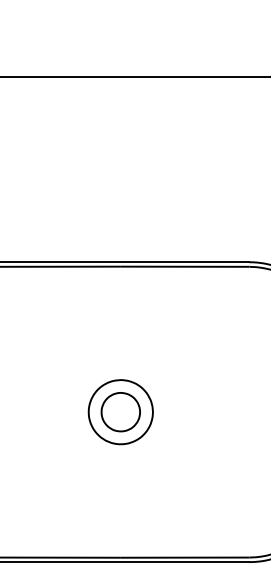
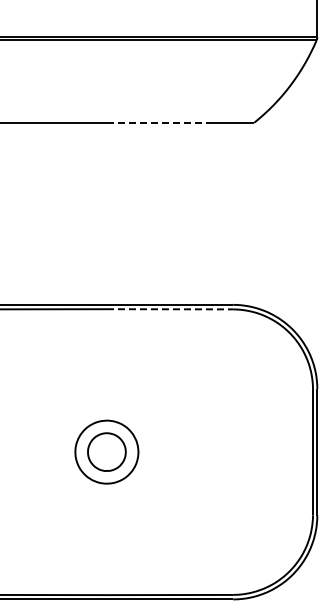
line: (174, 76) -> (159, 122), solid -> dashed
line: (185, 266) -> (170, 309), solid -> dashed

